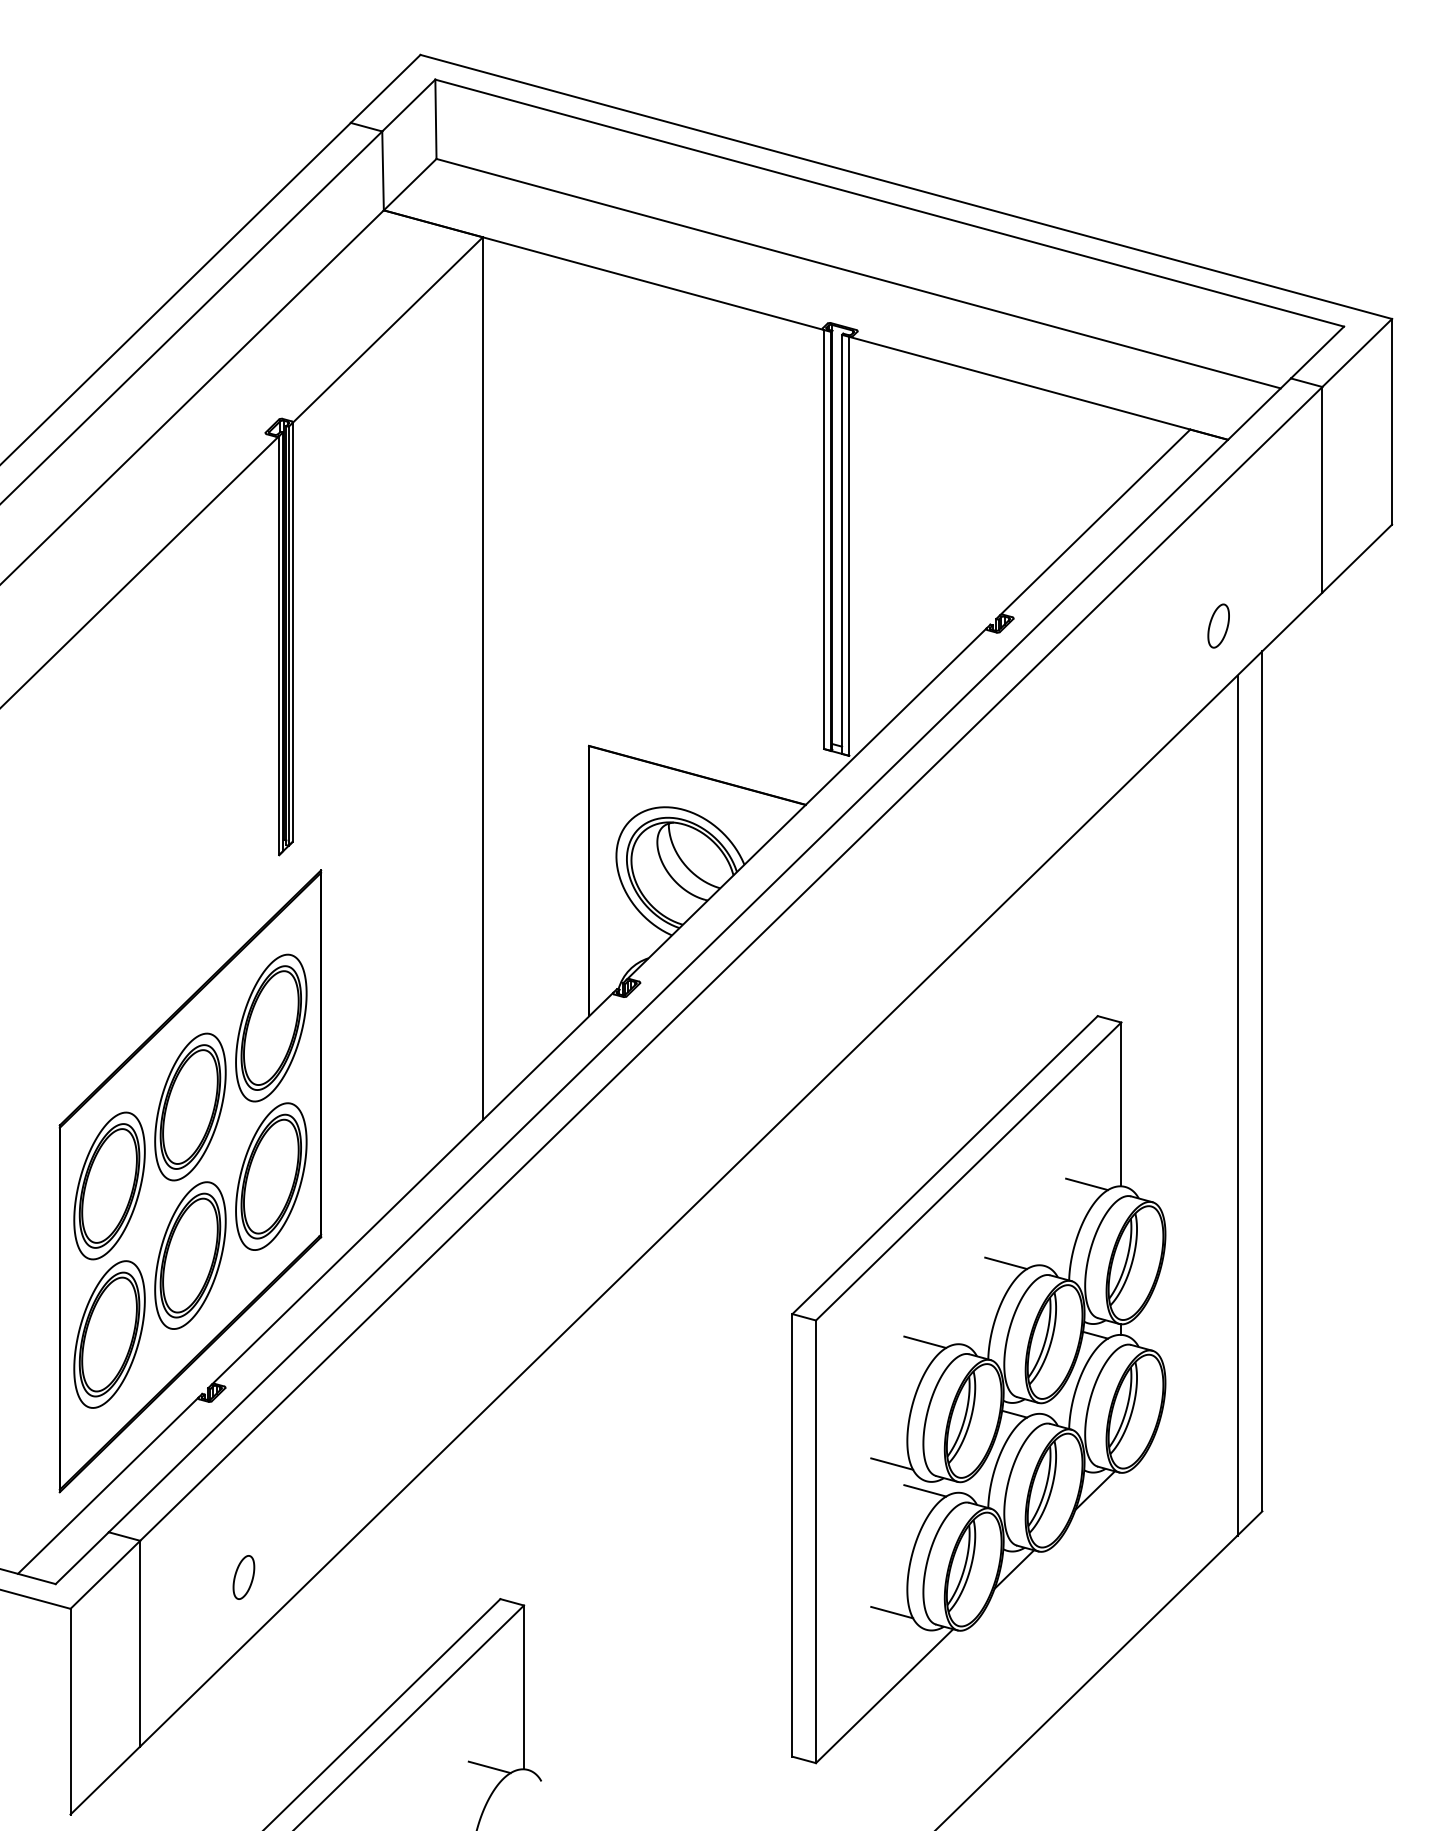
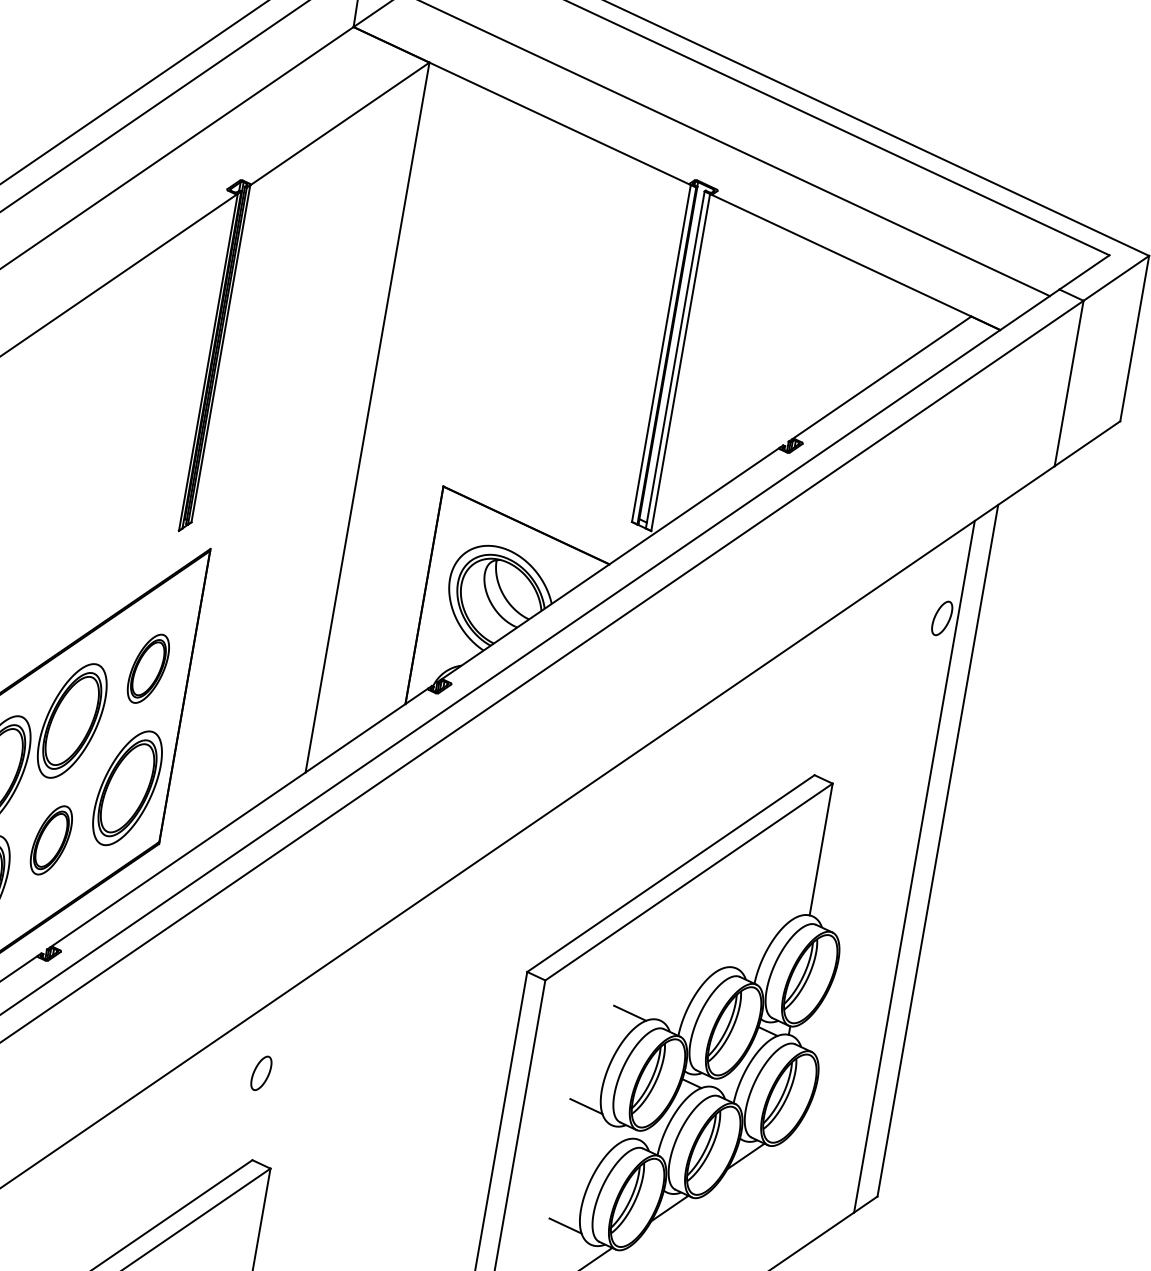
part: (1218, 625) -> (942, 617), moved
part: (271, 1027) -> (148, 668), size x0.6
line: (1086, 1184) -> (781, 909), removed
part: (190, 1255) -> (51, 840), size x0.6
line: (1006, 1263) -> (706, 961), removed
line: (925, 1490) -> (609, 1132), removed
part: (243, 1577) -> (261, 1073), moved

